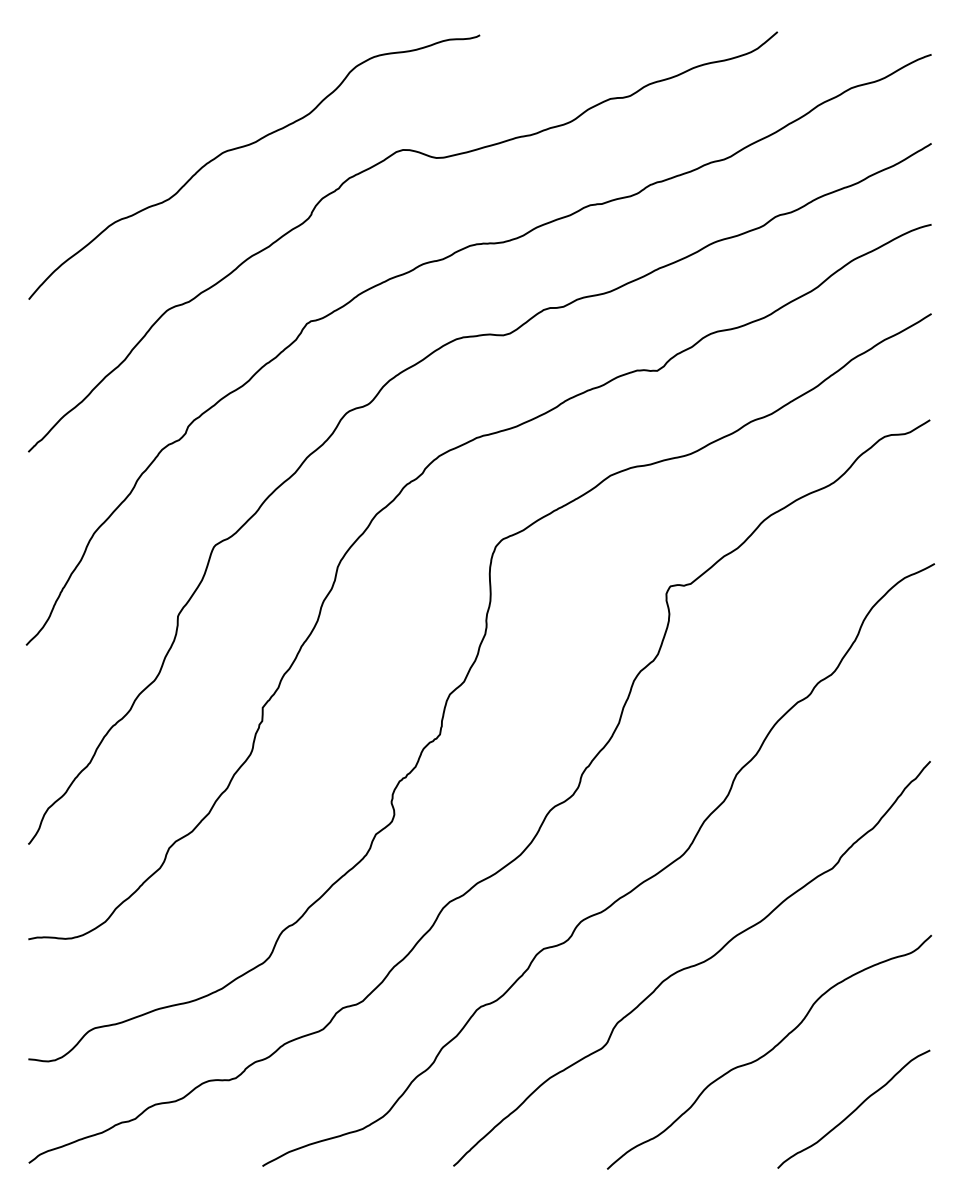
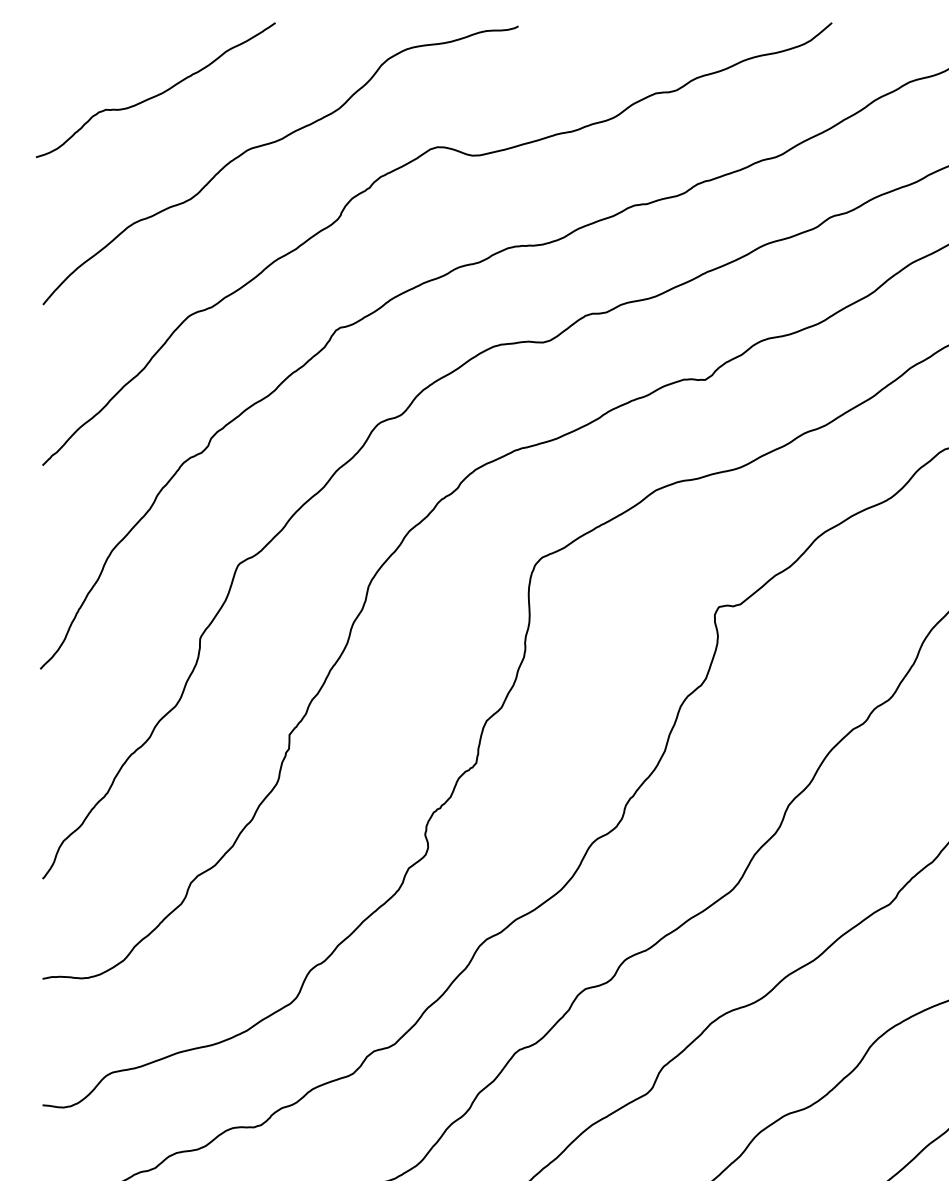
curve: (137, 99) -> (157, 94), added

